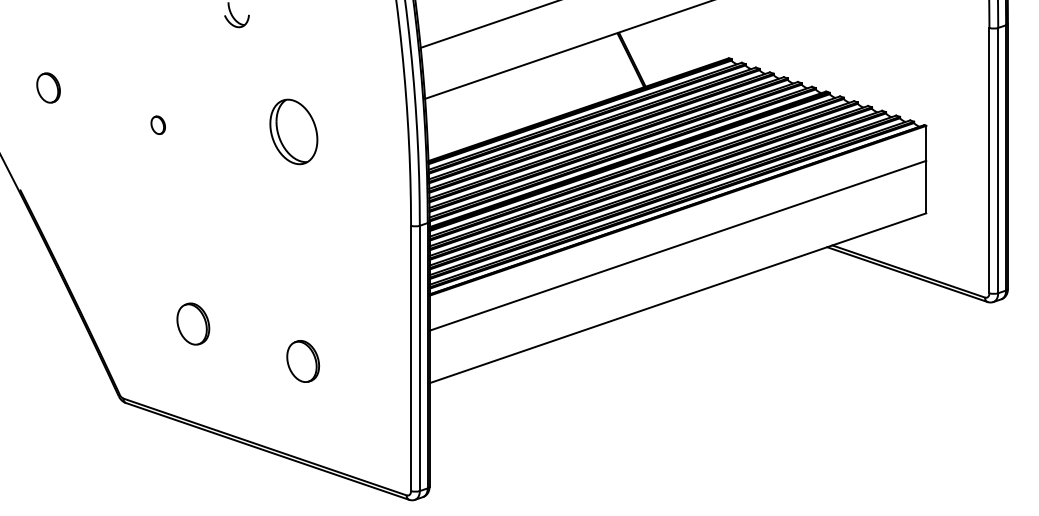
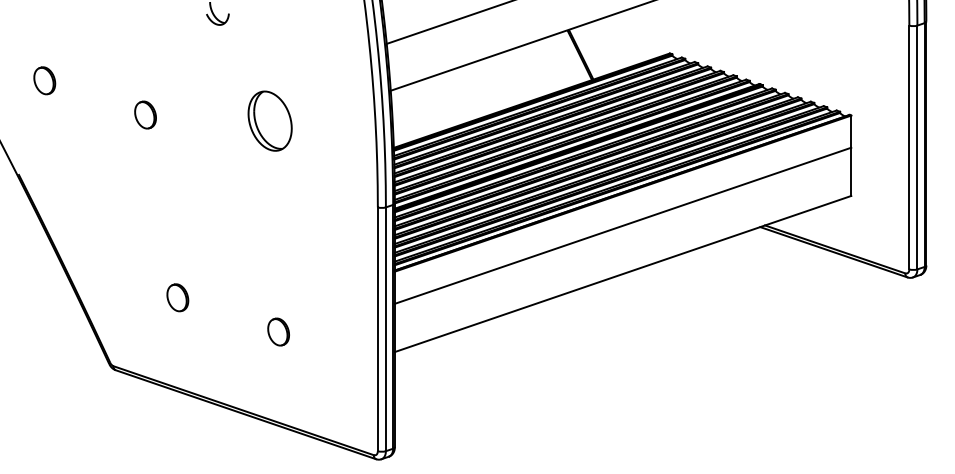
part: (158, 124) -> (145, 114), size x1.67
part: (193, 323) -> (177, 297), size x0.71
part: (302, 360) -> (278, 331), size x0.71

